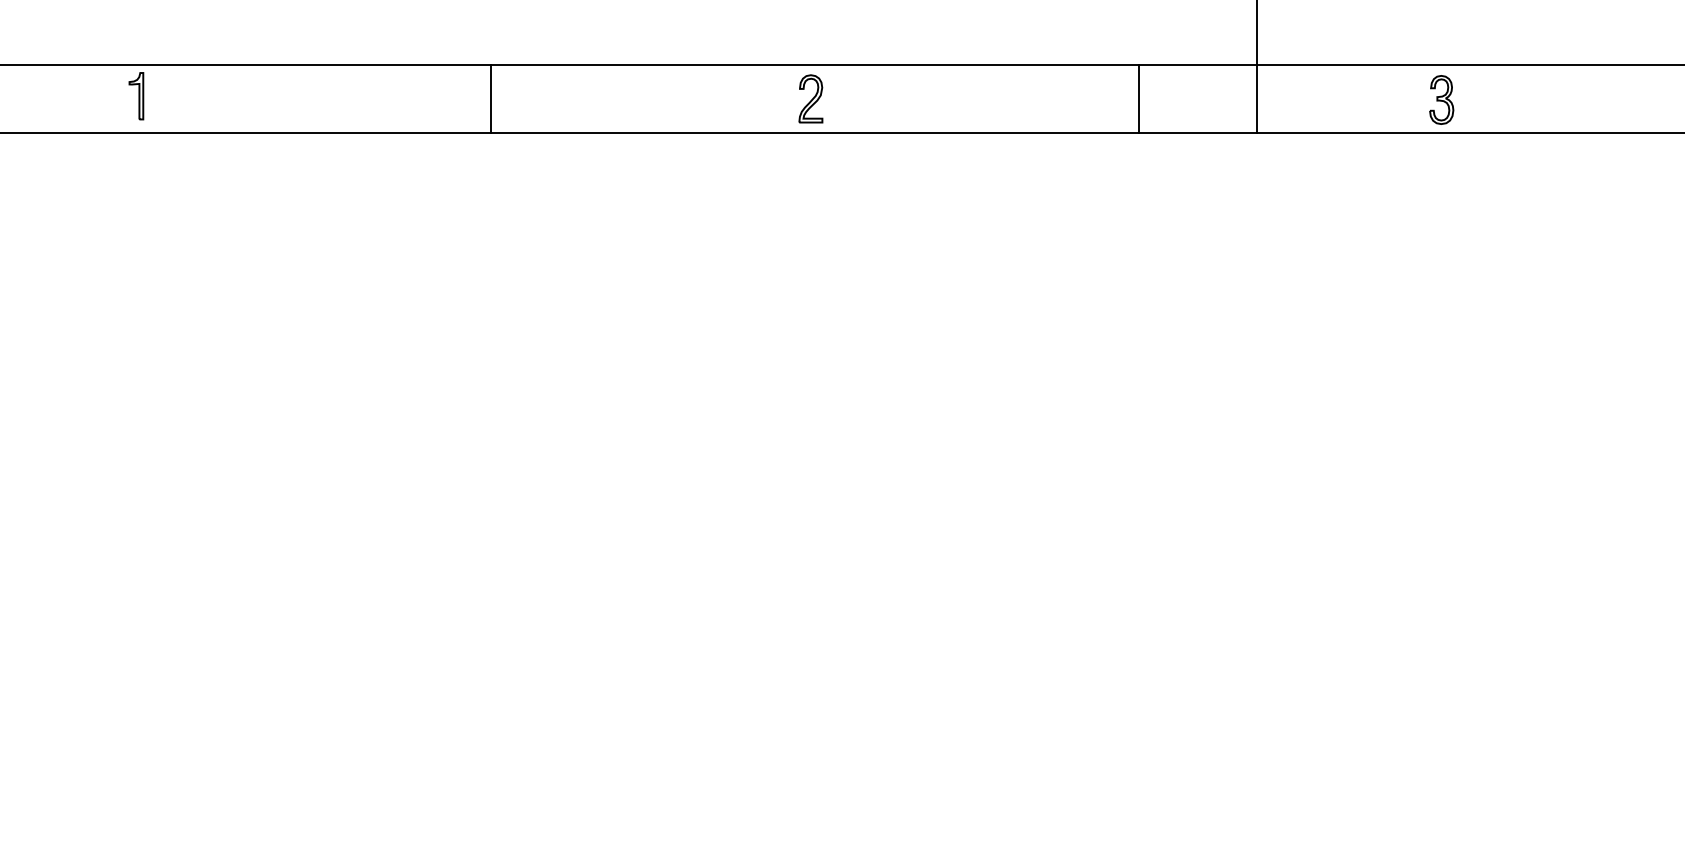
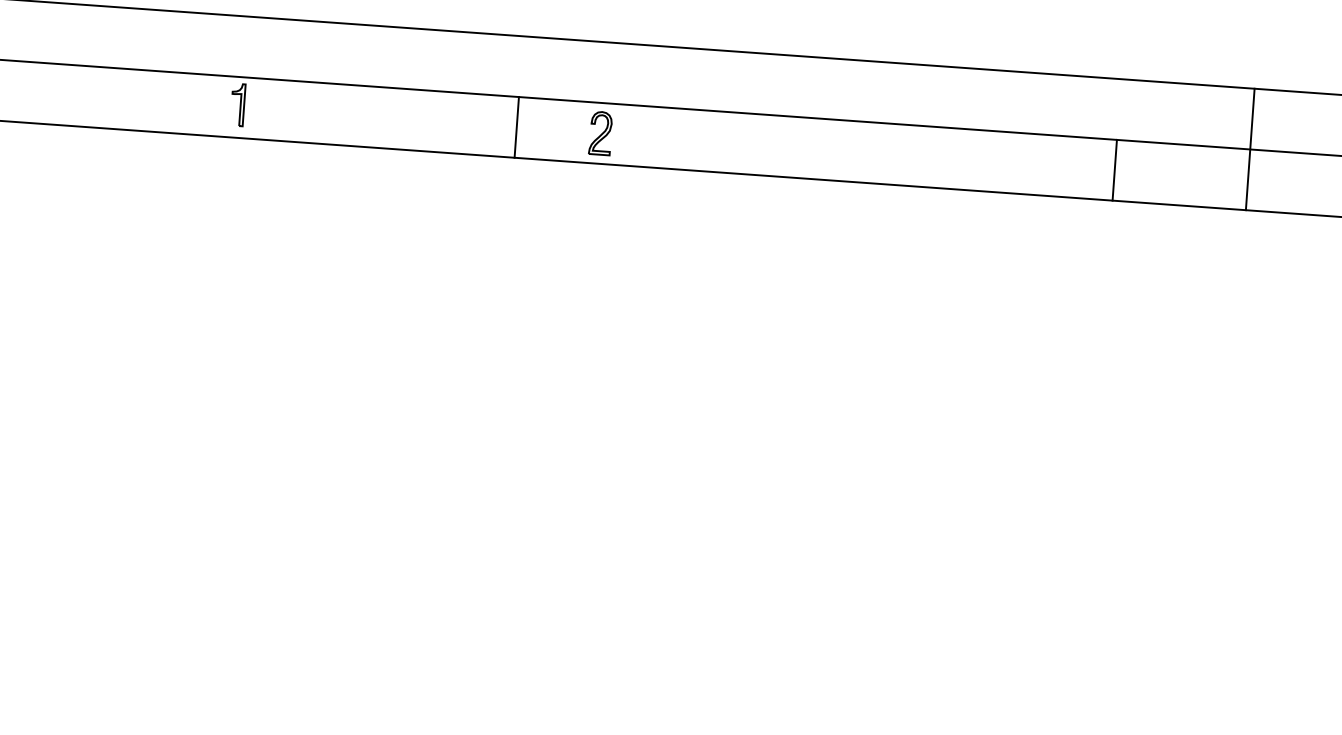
line: (490, 98) -> (516, 126), moved
part: (810, 98) -> (600, 132), moved
line: (1138, 98) -> (1114, 169), moved

